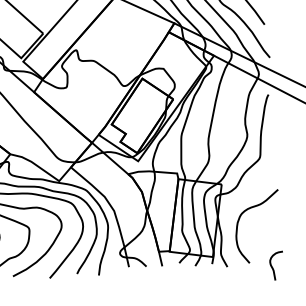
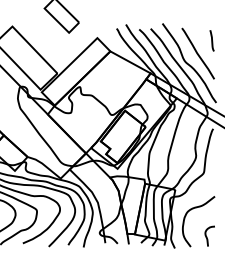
curve: (273, 266) -> (207, 236), moved

